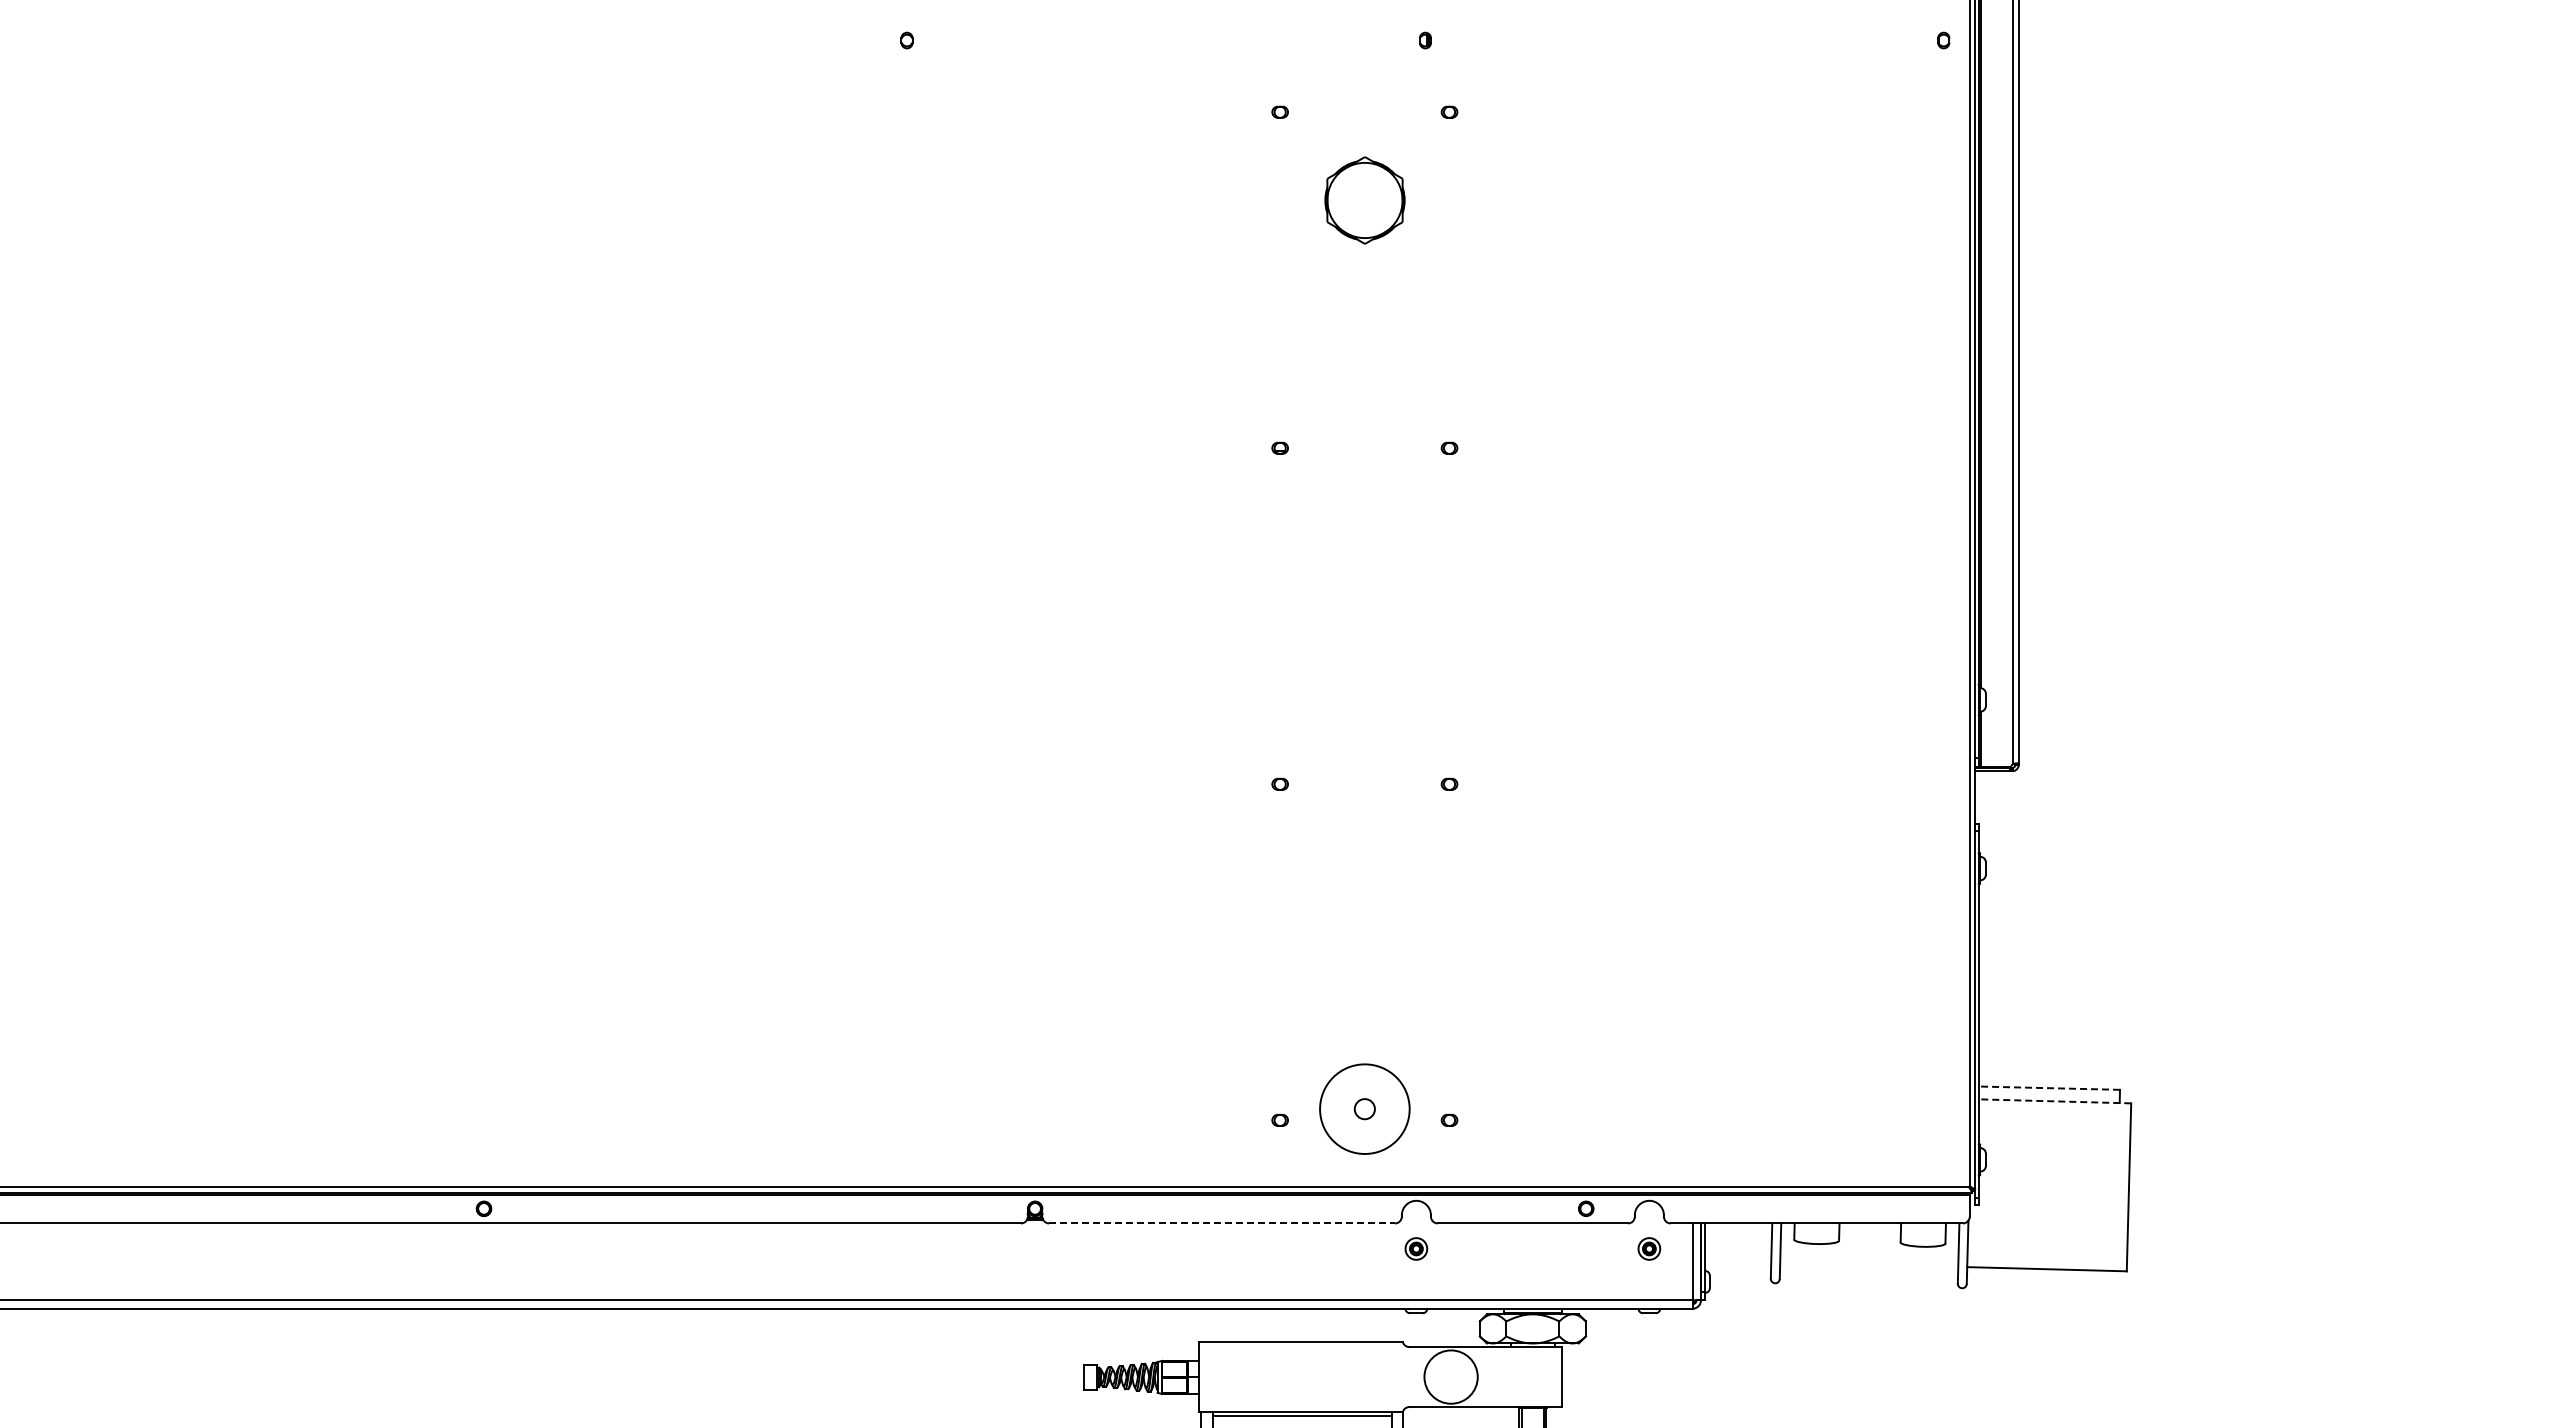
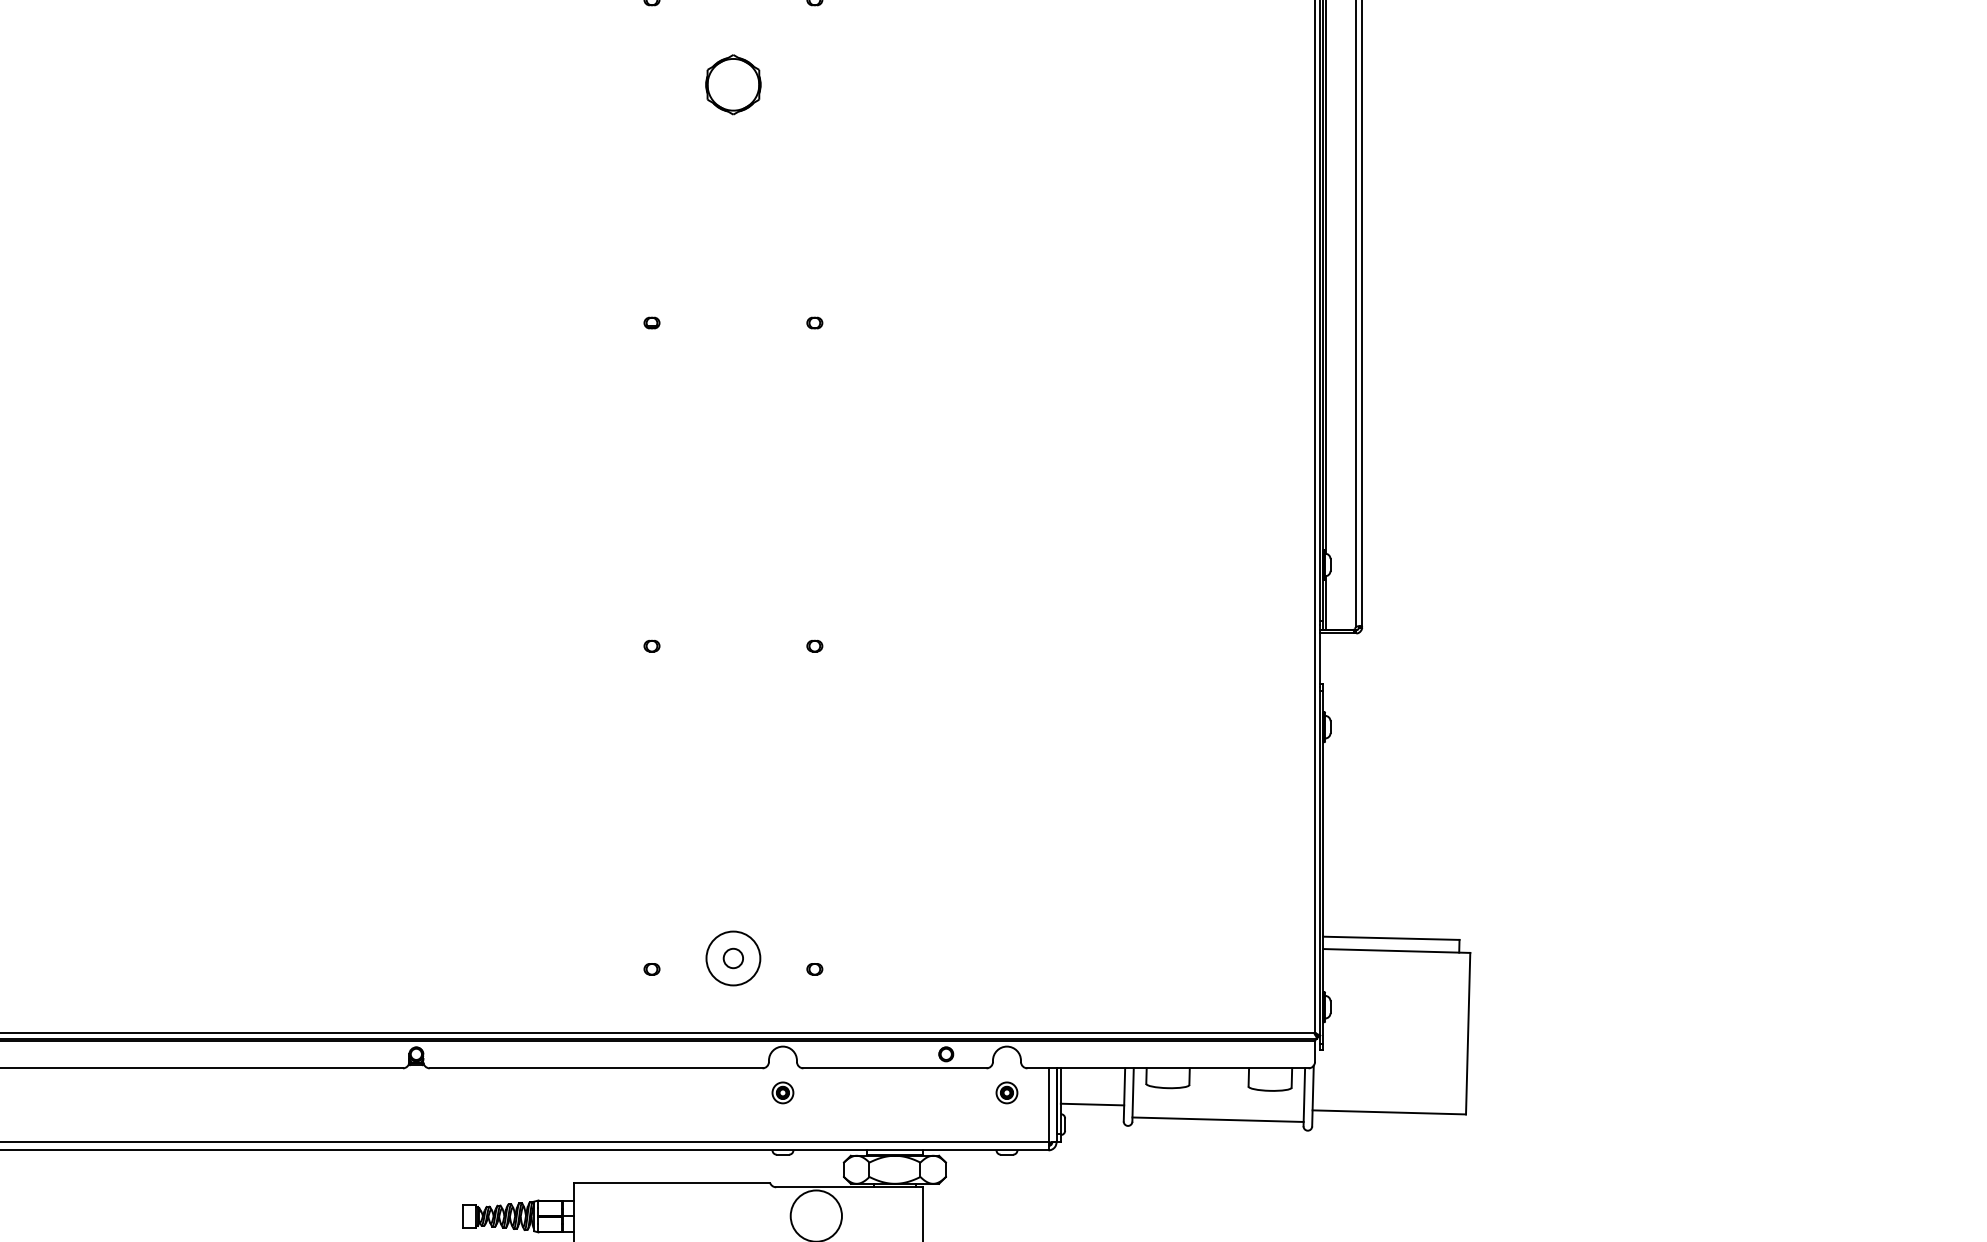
part: (1364, 200) -> (733, 84), size x0.71
line: (2049, 1088) -> (1391, 938), dashed -> solid
line: (2054, 1101) -> (1396, 951), dashed -> solid
circle: (1364, 1109) -> (733, 958), size x0.62
line: (1222, 1223) -> (596, 1068), dashed -> solid
line: (1738, 1260) -> (1092, 1103), added
line: (1868, 1276) -> (1217, 1119), added

